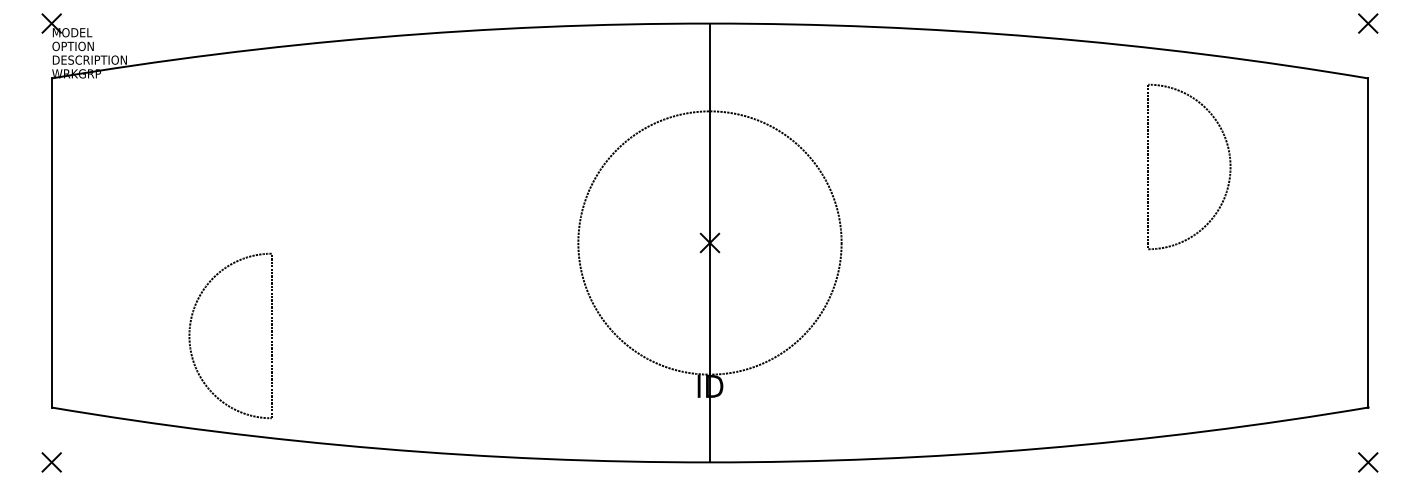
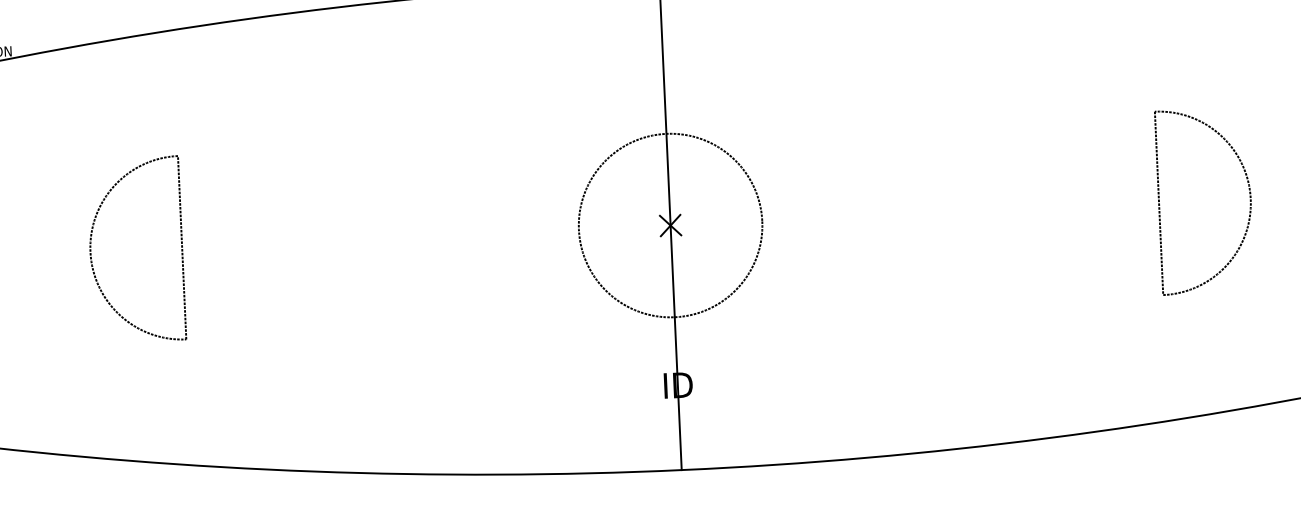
part: (1229, 165) -> (1249, 197), moved
circle: (709, 242) -> (670, 225), size x0.62
part: (190, 335) -> (91, 251), moved

